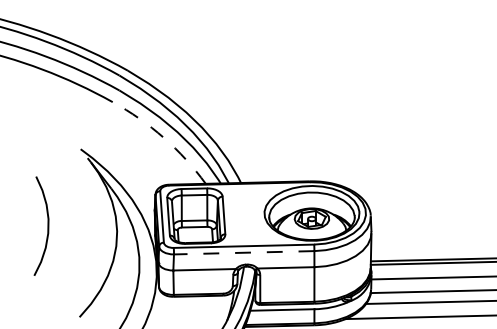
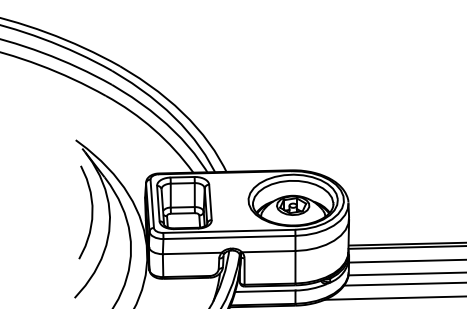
arc: (163, 137) -> (153, 129), dashed -> solid
curve: (47, 226) -> (91, 212), moved
line: (243, 252) -> (228, 237), dashed -> solid

